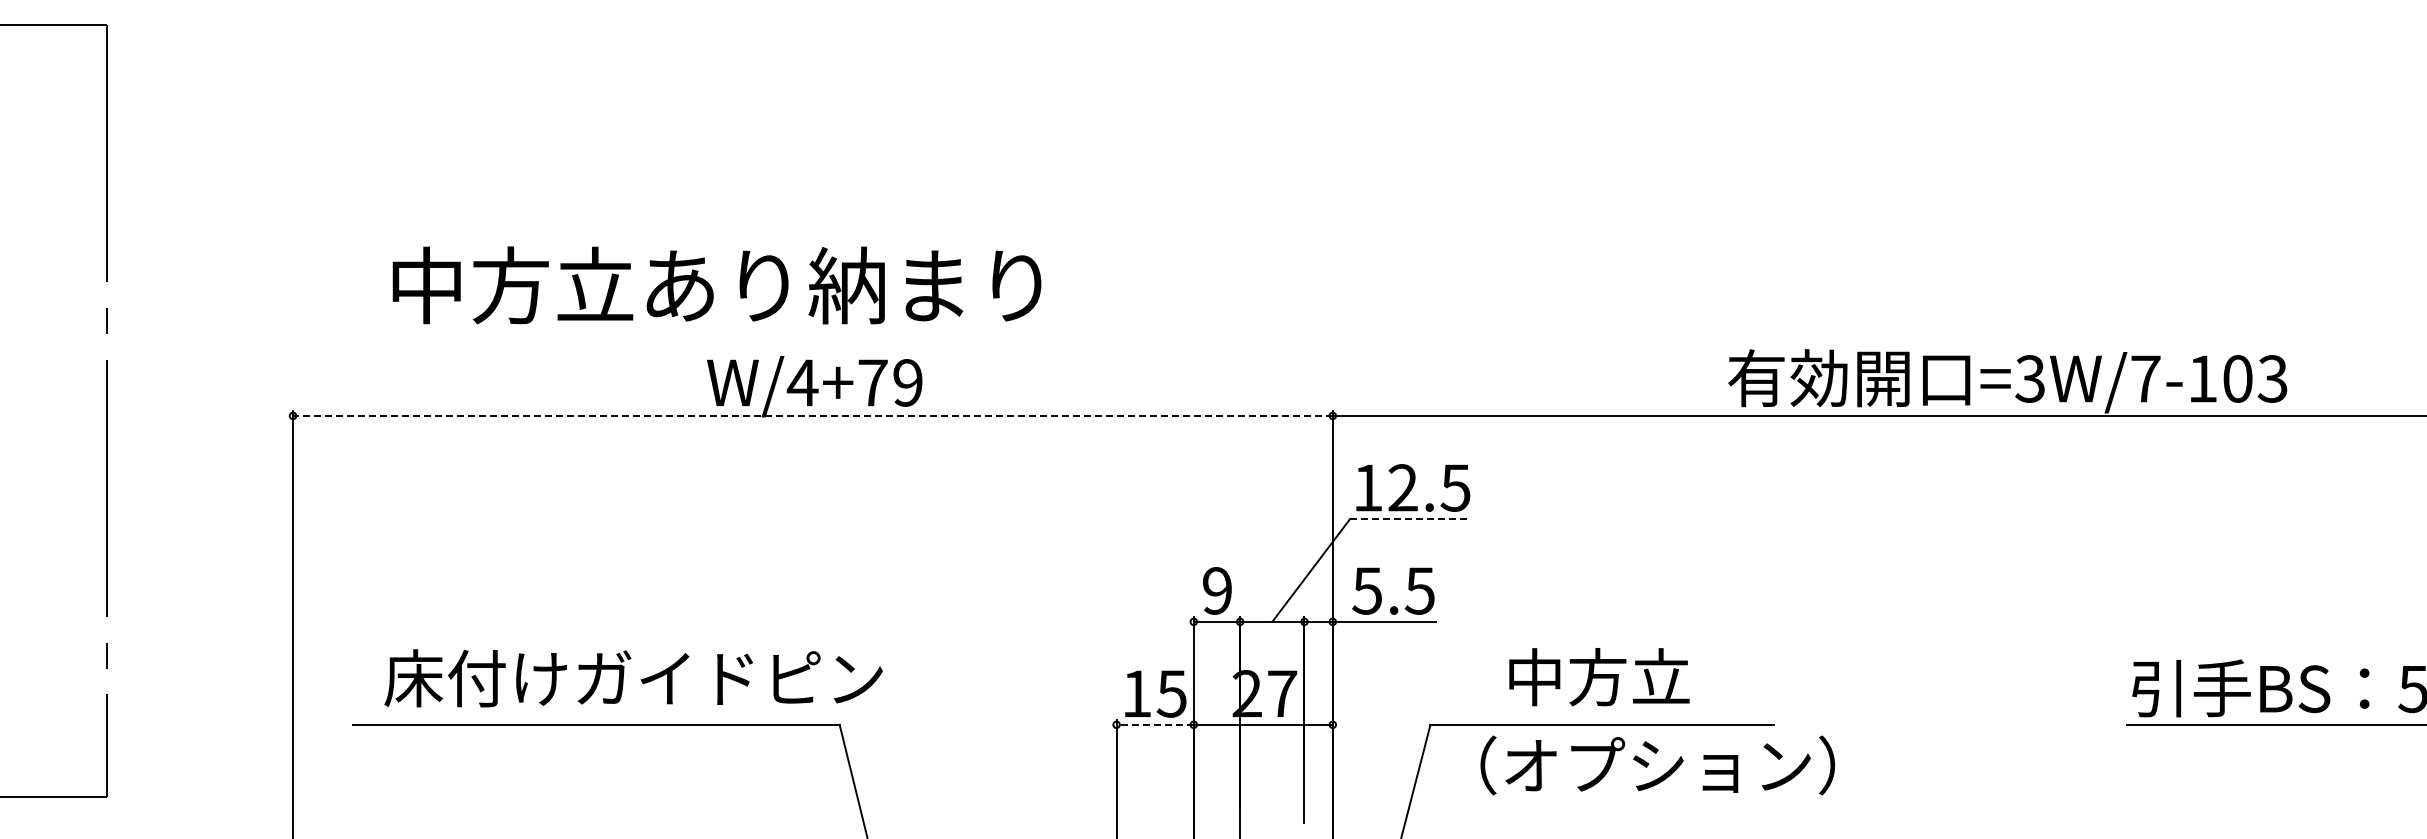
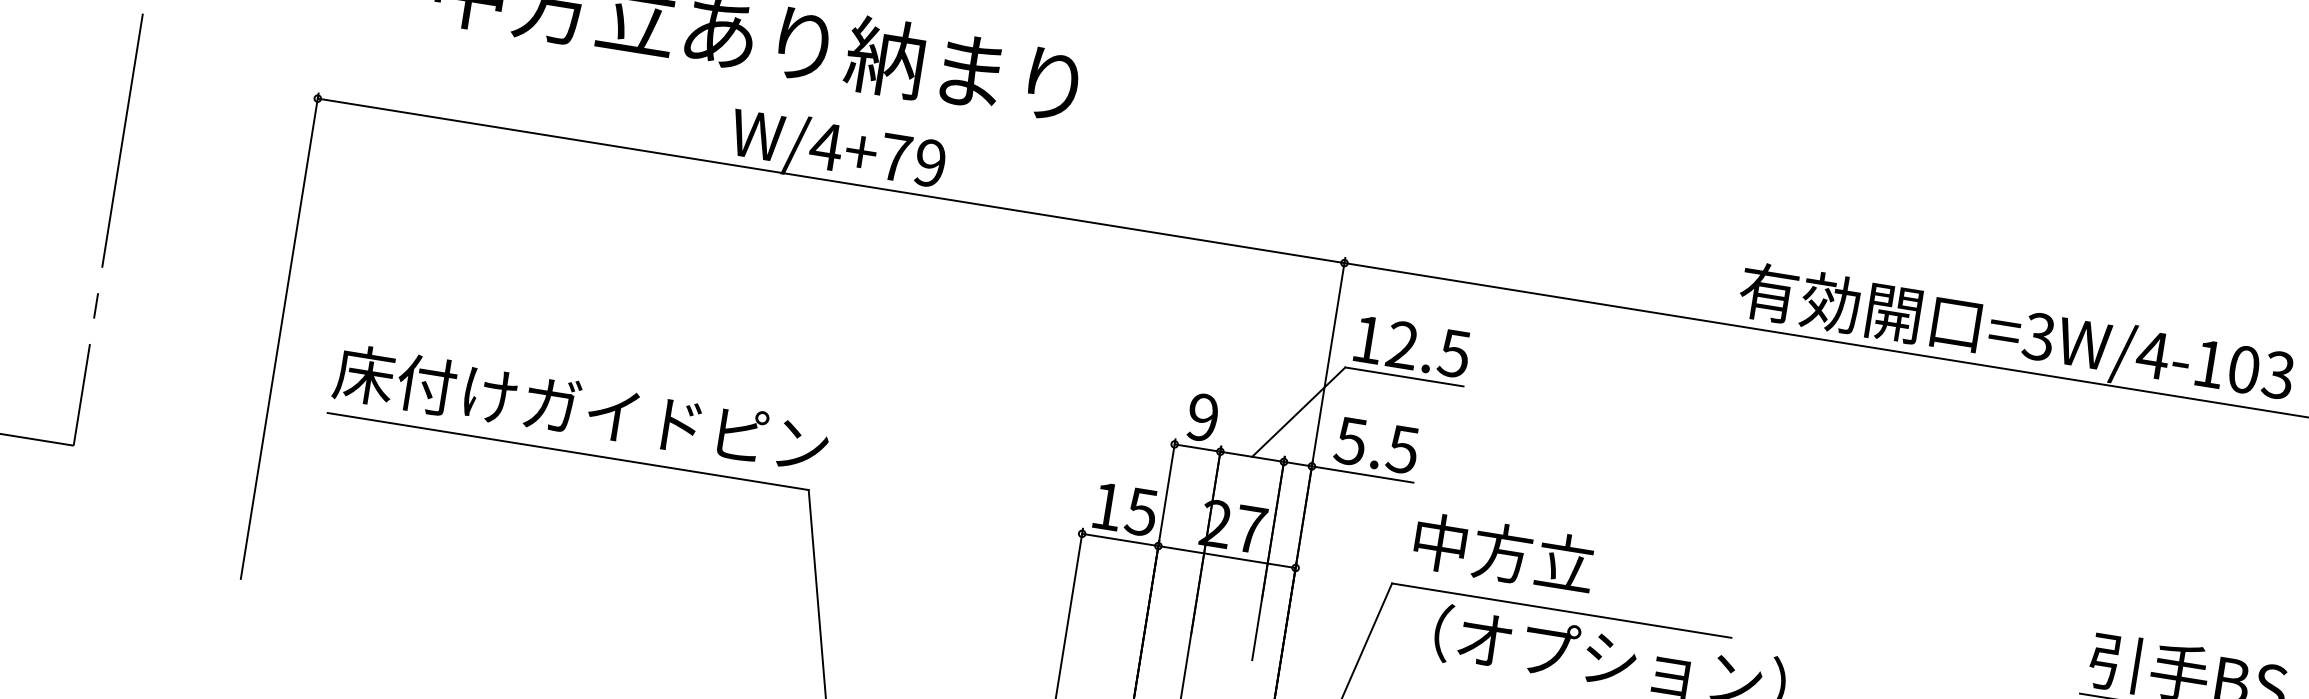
text: (2145, 378) -> (2152, 354), =3W/7-103 -> =3W/4-103
line: (812, 415) -> (830, 180), dashed -> solid
line: (1410, 518) -> (1404, 376), dashed -> solid
text: (1599, 677) -> (1504, 553), moved
text: (633, 678) -> (581, 409), moved
line: (1155, 724) -> (1120, 539), dashed -> solid

